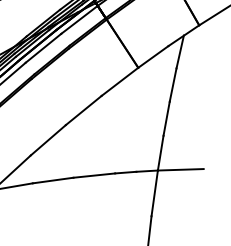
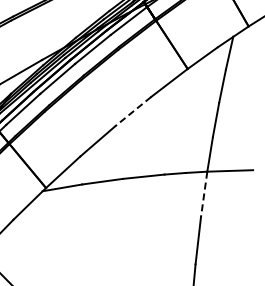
line: (83, 111) -> (132, 112), solid -> dashed
line: (155, 194) -> (204, 195), solid -> dashed

